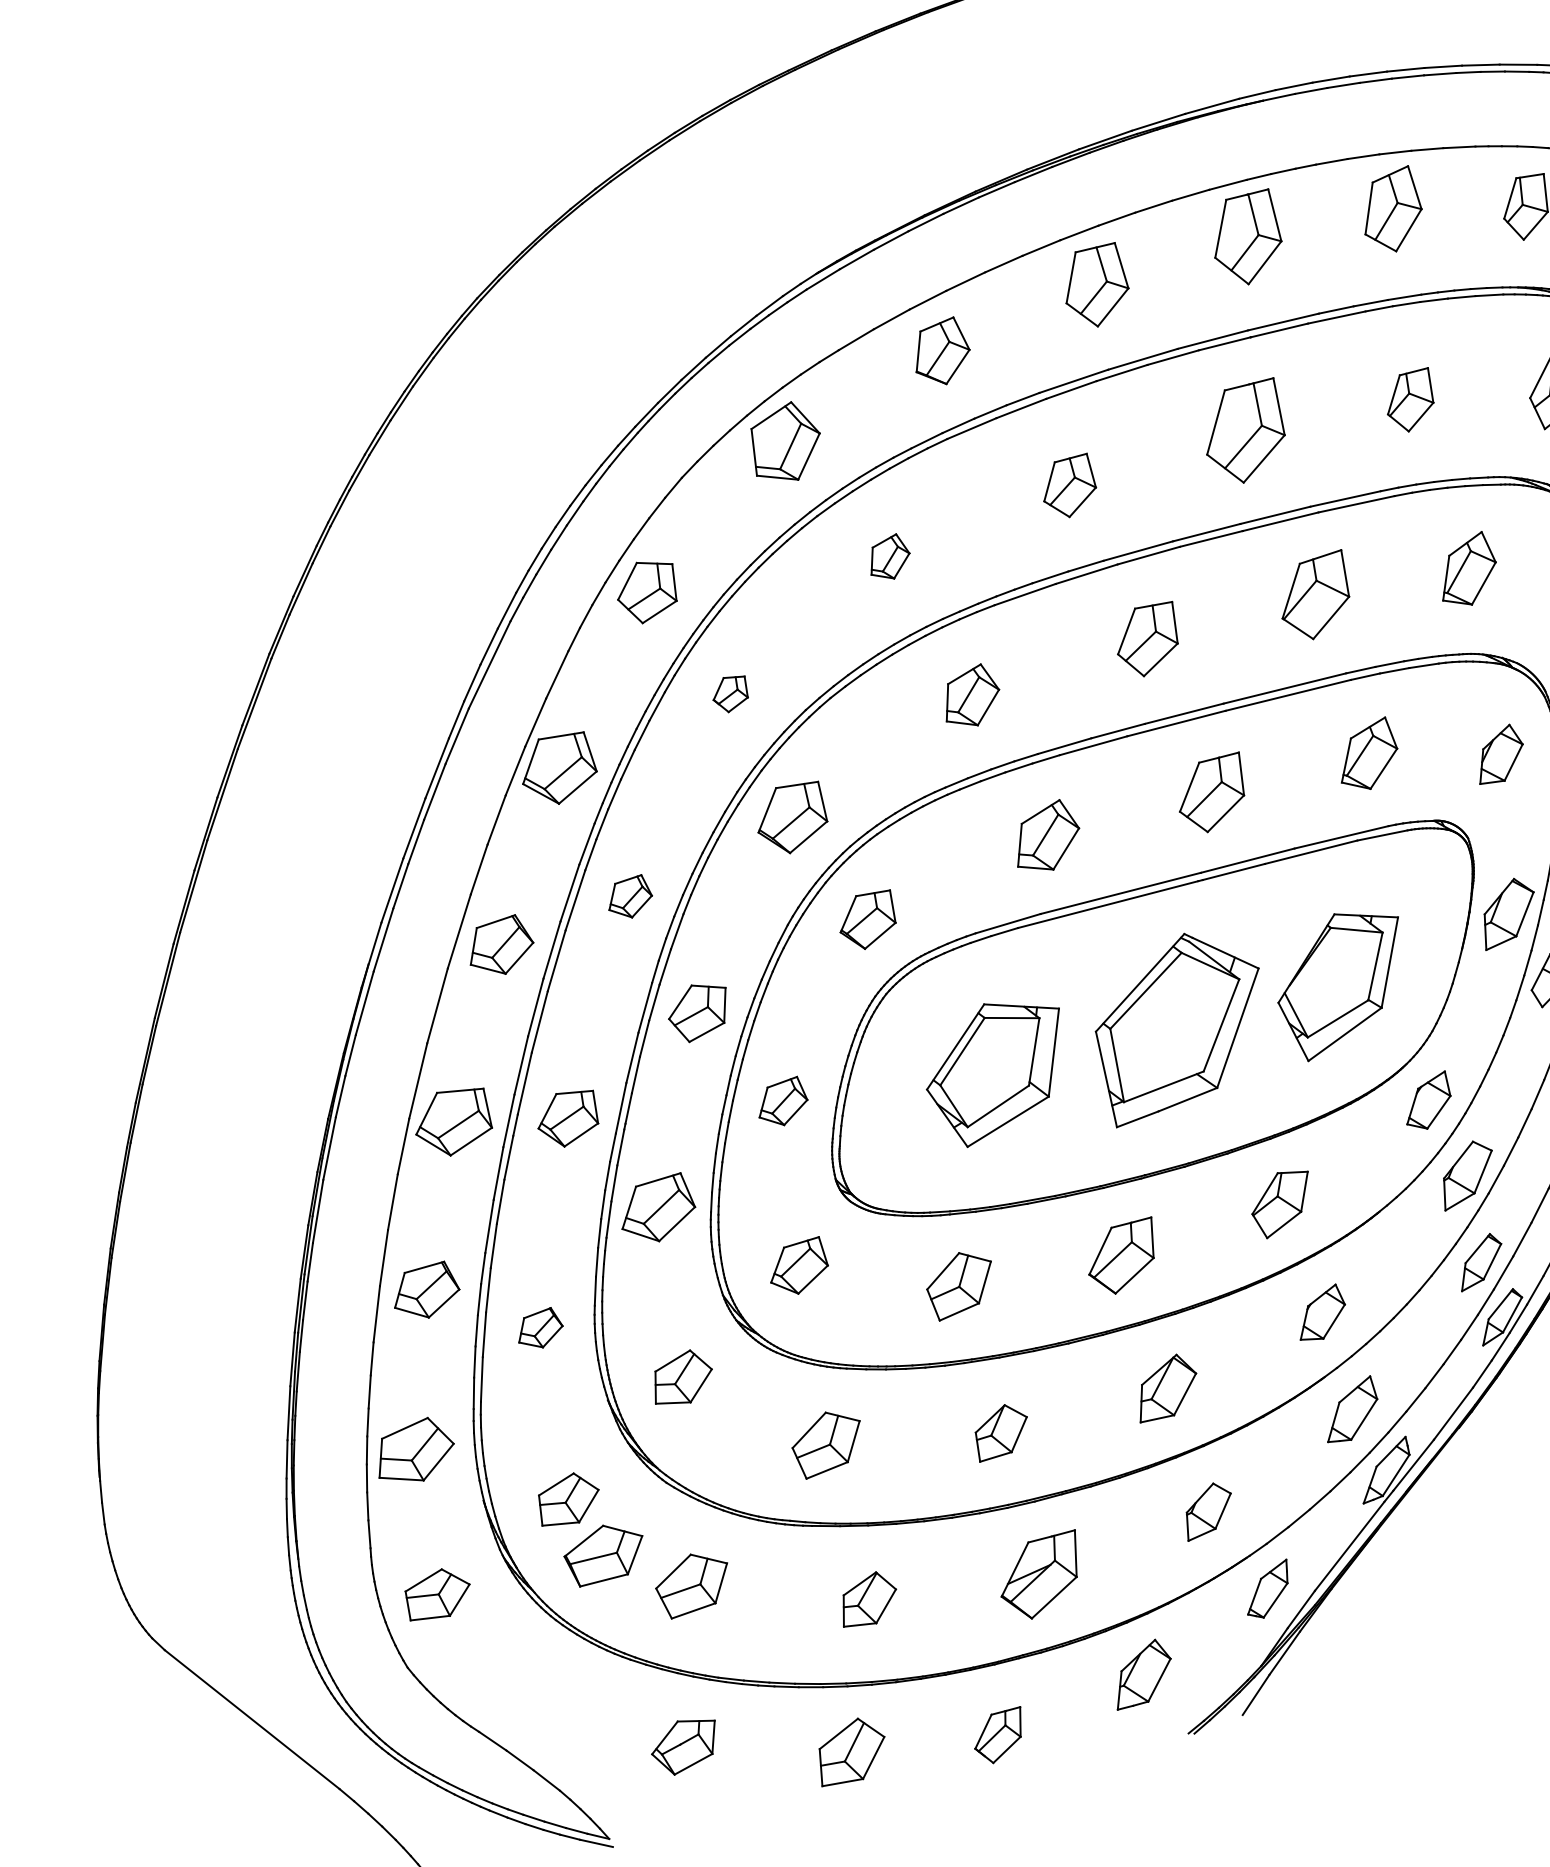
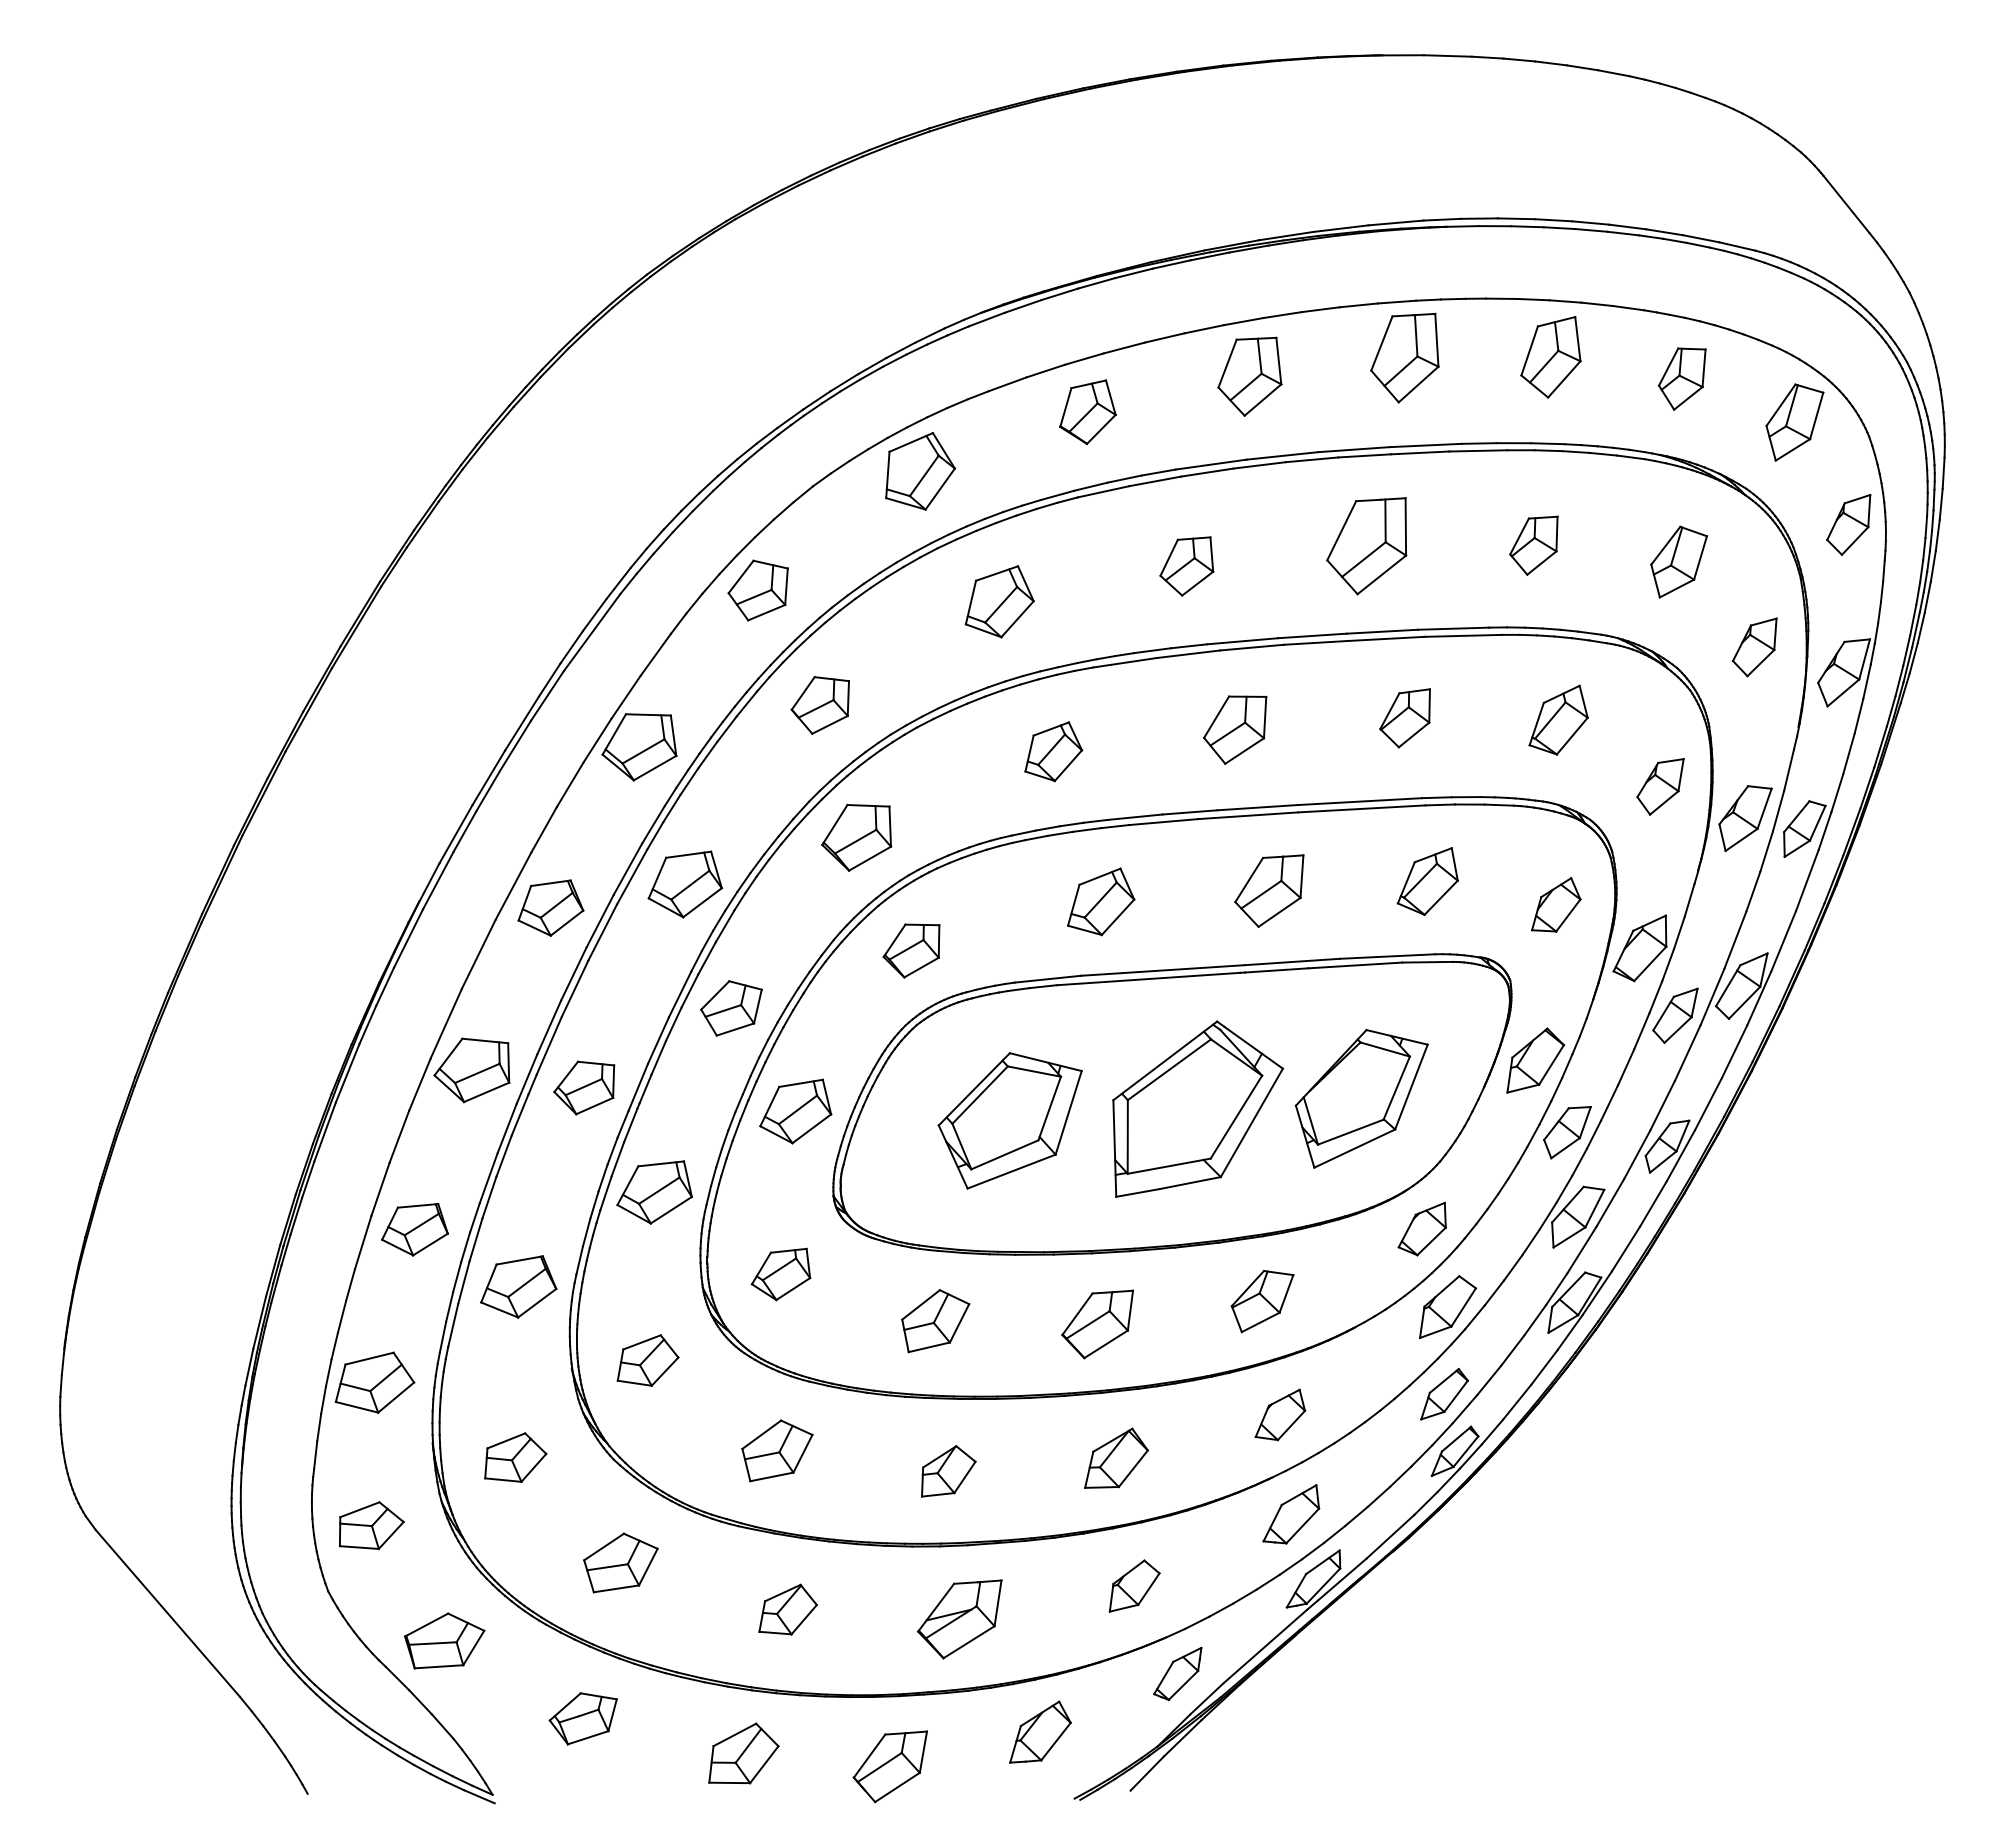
part: (889, 557) -> (999, 601), size x1.67
part: (1313, 597) -> (1404, 718), size x0.71
part: (729, 694) -> (819, 705), size x1.67
part: (628, 897) -> (684, 884), size x1.67
part: (782, 1102) -> (795, 1111), size x1.43
part: (539, 1328) -> (518, 1286), size x1.67
part: (604, 1553) -> (444, 1640), moved
part: (998, 1736) -> (889, 1766), size x1.43

